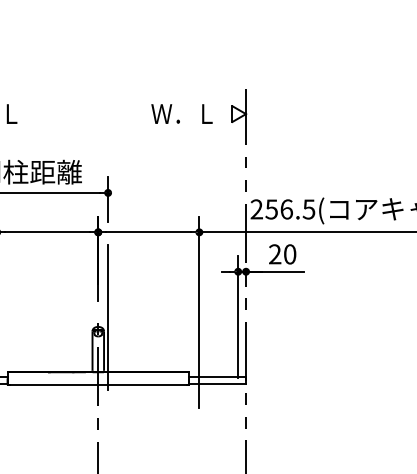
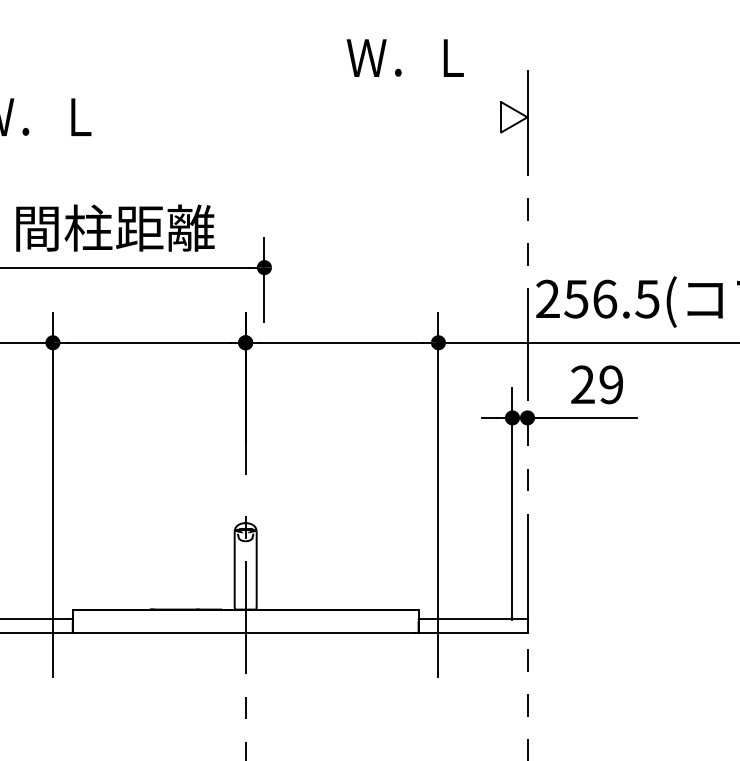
text: (181, 113) -> (404, 57), moved
text: (290, 254) -> (612, 385), 20 -> 29
line: (108, 317) -> (265, 505), removed

